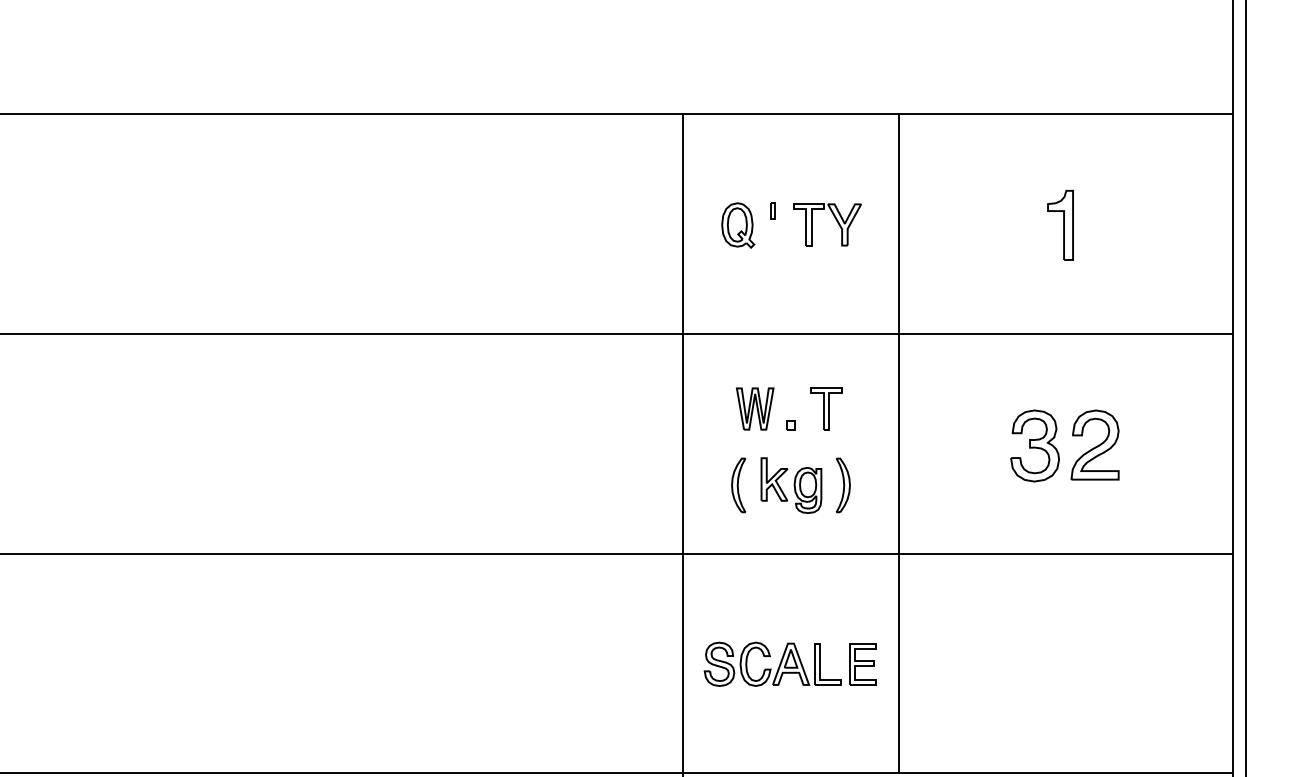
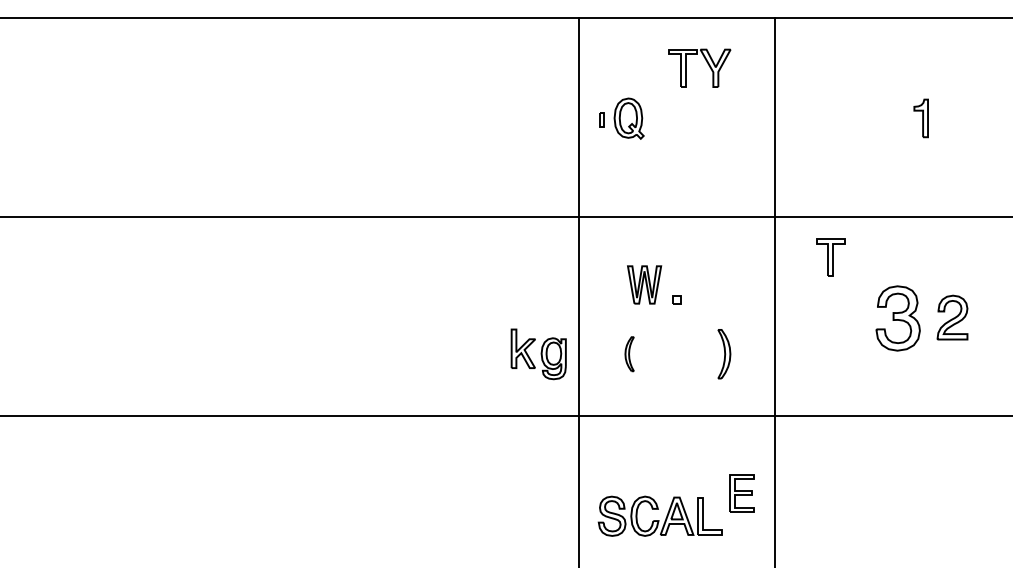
part: (772, 210) -> (601, 119), moved
part: (835, 219) -> (707, 63), moved
part: (1060, 224) -> (921, 117), size x0.6
part: (826, 408) -> (830, 257), moved
part: (1094, 444) -> (951, 317), size x0.7
part: (738, 485) -> (629, 354), size x0.7
part: (791, 485) -> (538, 354), moved
part: (862, 664) -> (741, 493), moved

